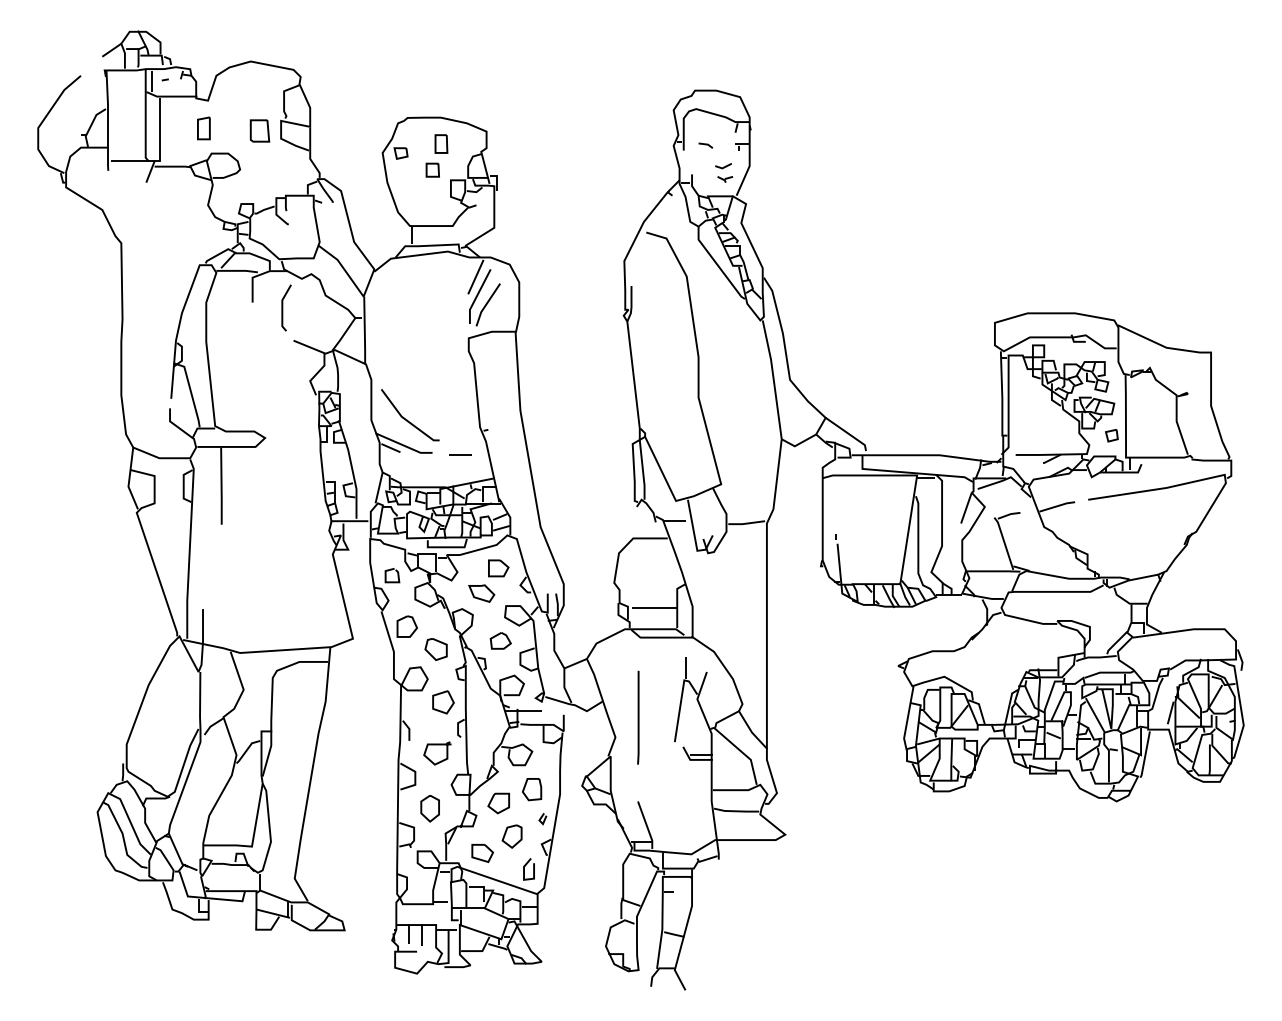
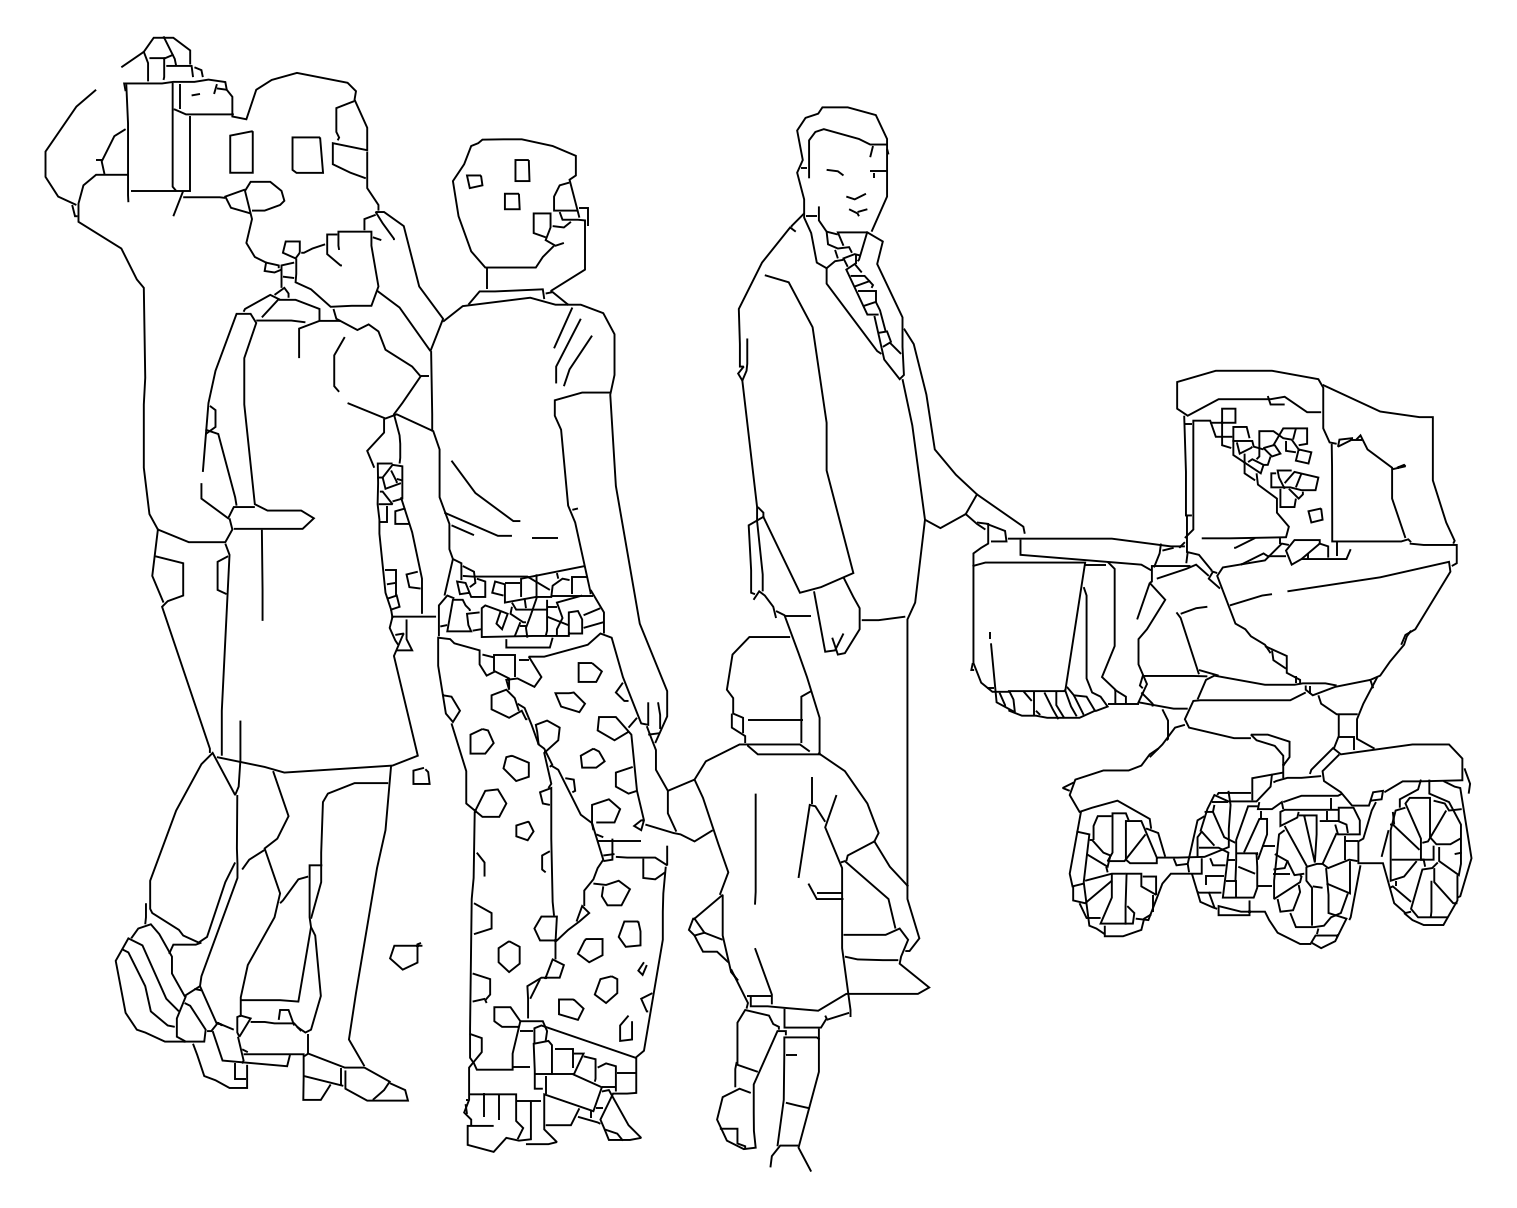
part: (203, 127) -> (241, 151), size x1.6
part: (259, 130) -> (307, 154), size x1.4
curve: (389, 570) -> (418, 770), moved
part: (443, 701) -> (524, 830), size x0.7
curve: (441, 760) -> (410, 964), moved

